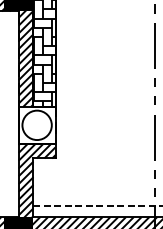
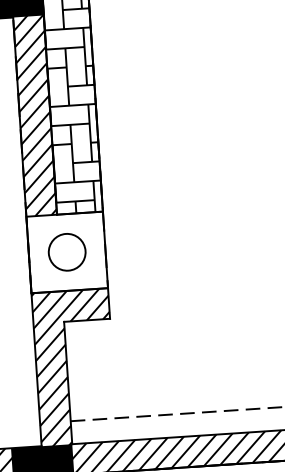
circle: (36, 125) -> (65, 252), size x0.6

